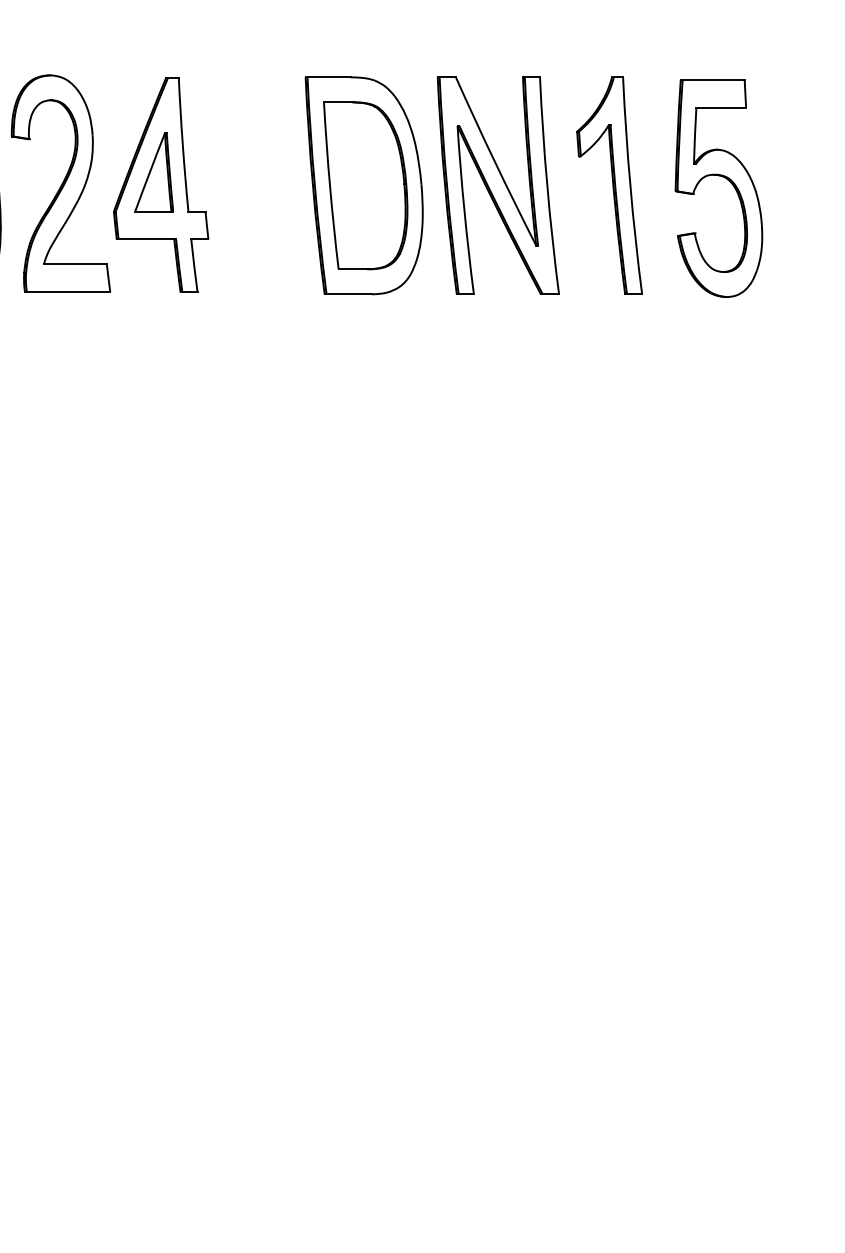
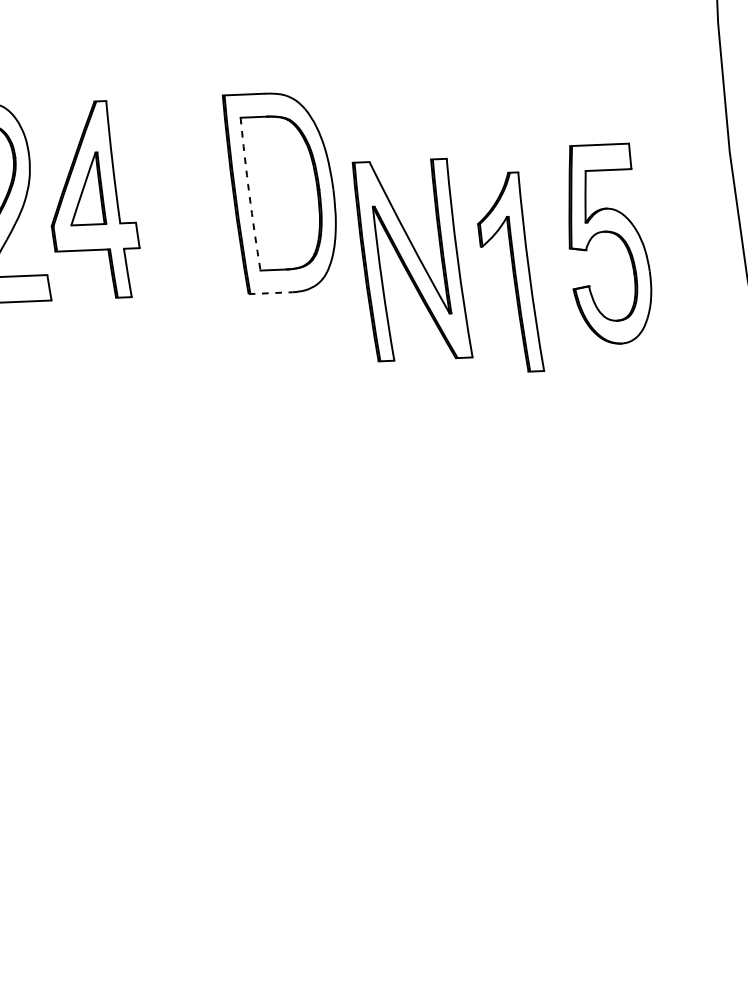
part: (724, 178) -> (614, 234), moved
arc: (330, 185) -> (249, 193), solid -> dashed
part: (497, 185) -> (411, 259), moved
part: (609, 185) -> (509, 272), moved
line: (348, 294) -> (270, 293), solid -> dashed

